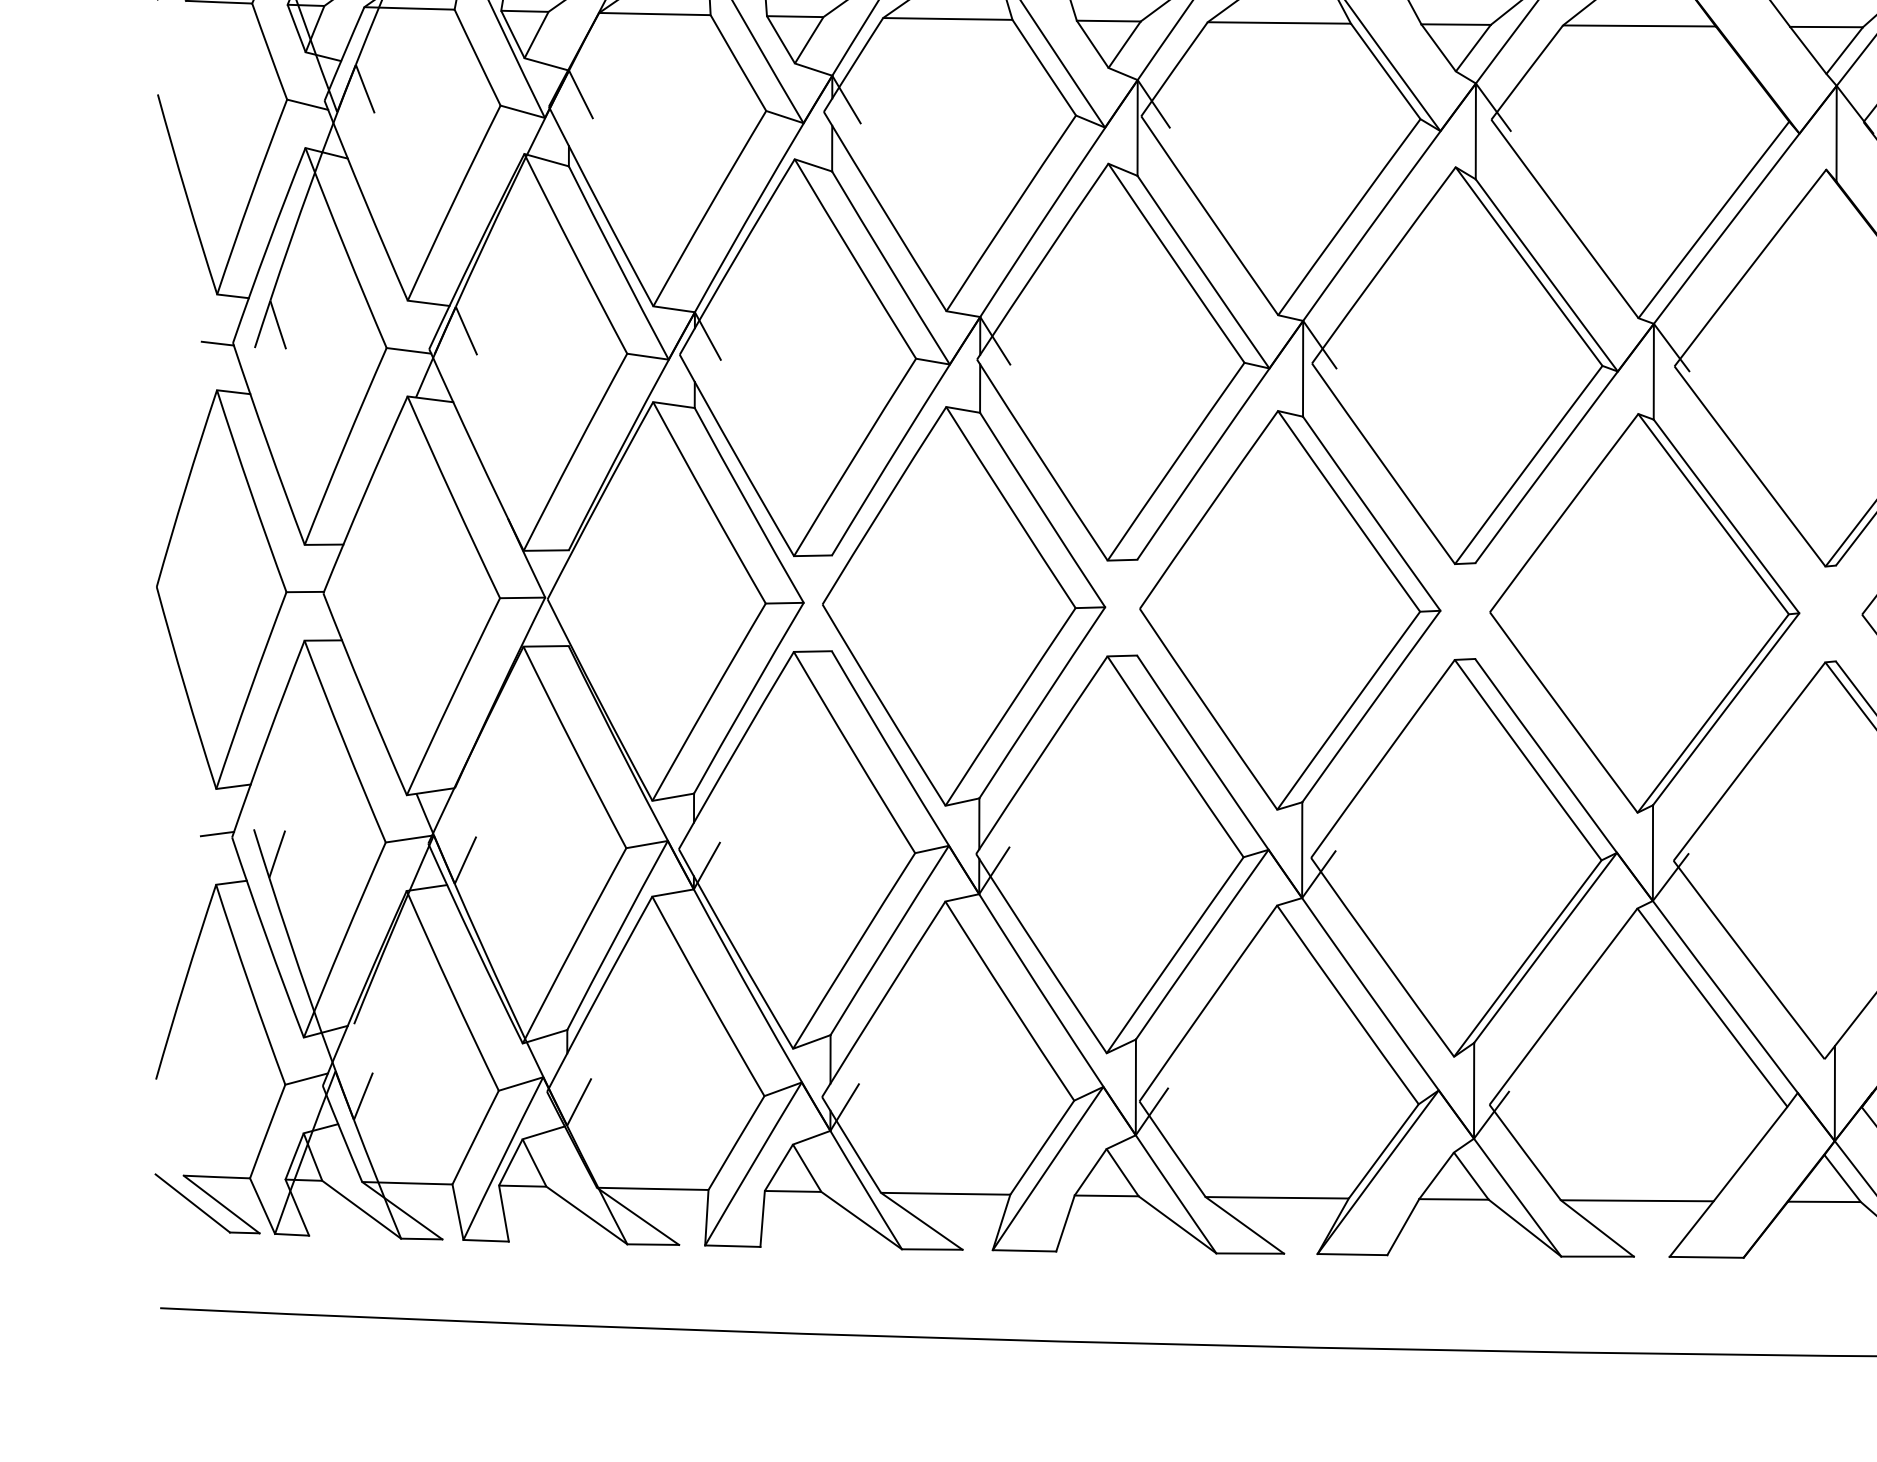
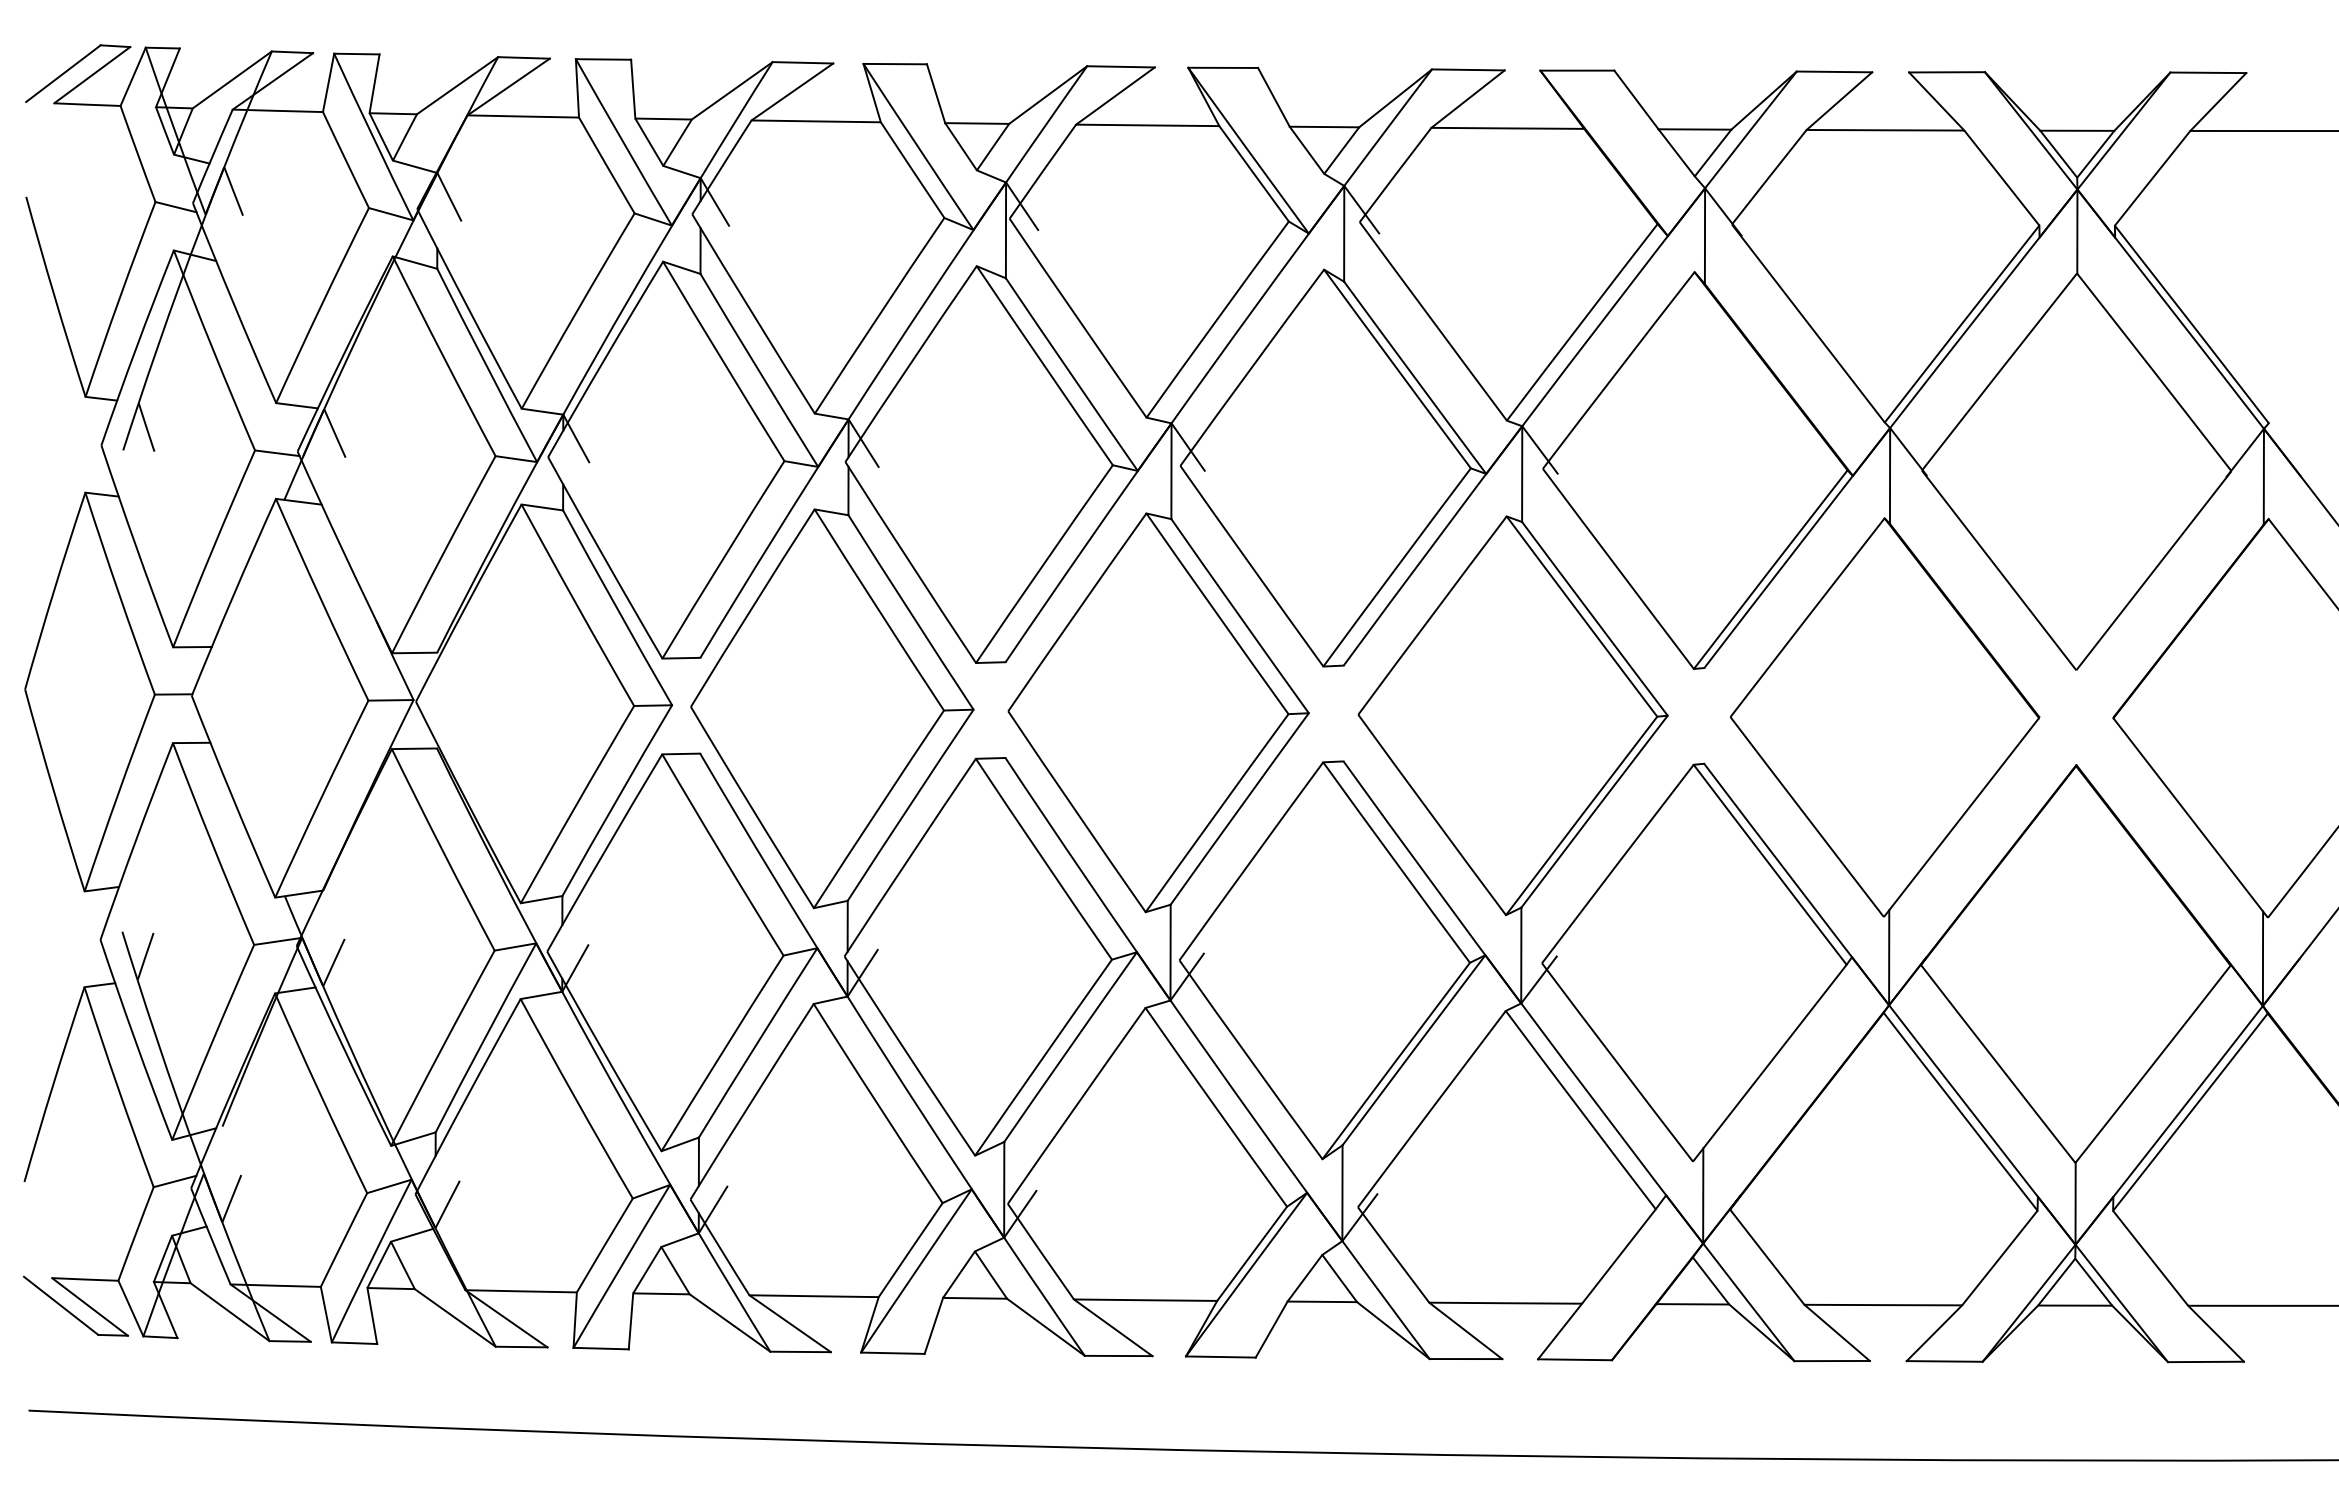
line: (218, 343) -> (86, 445), removed
line: (217, 834) -> (85, 936), removed

